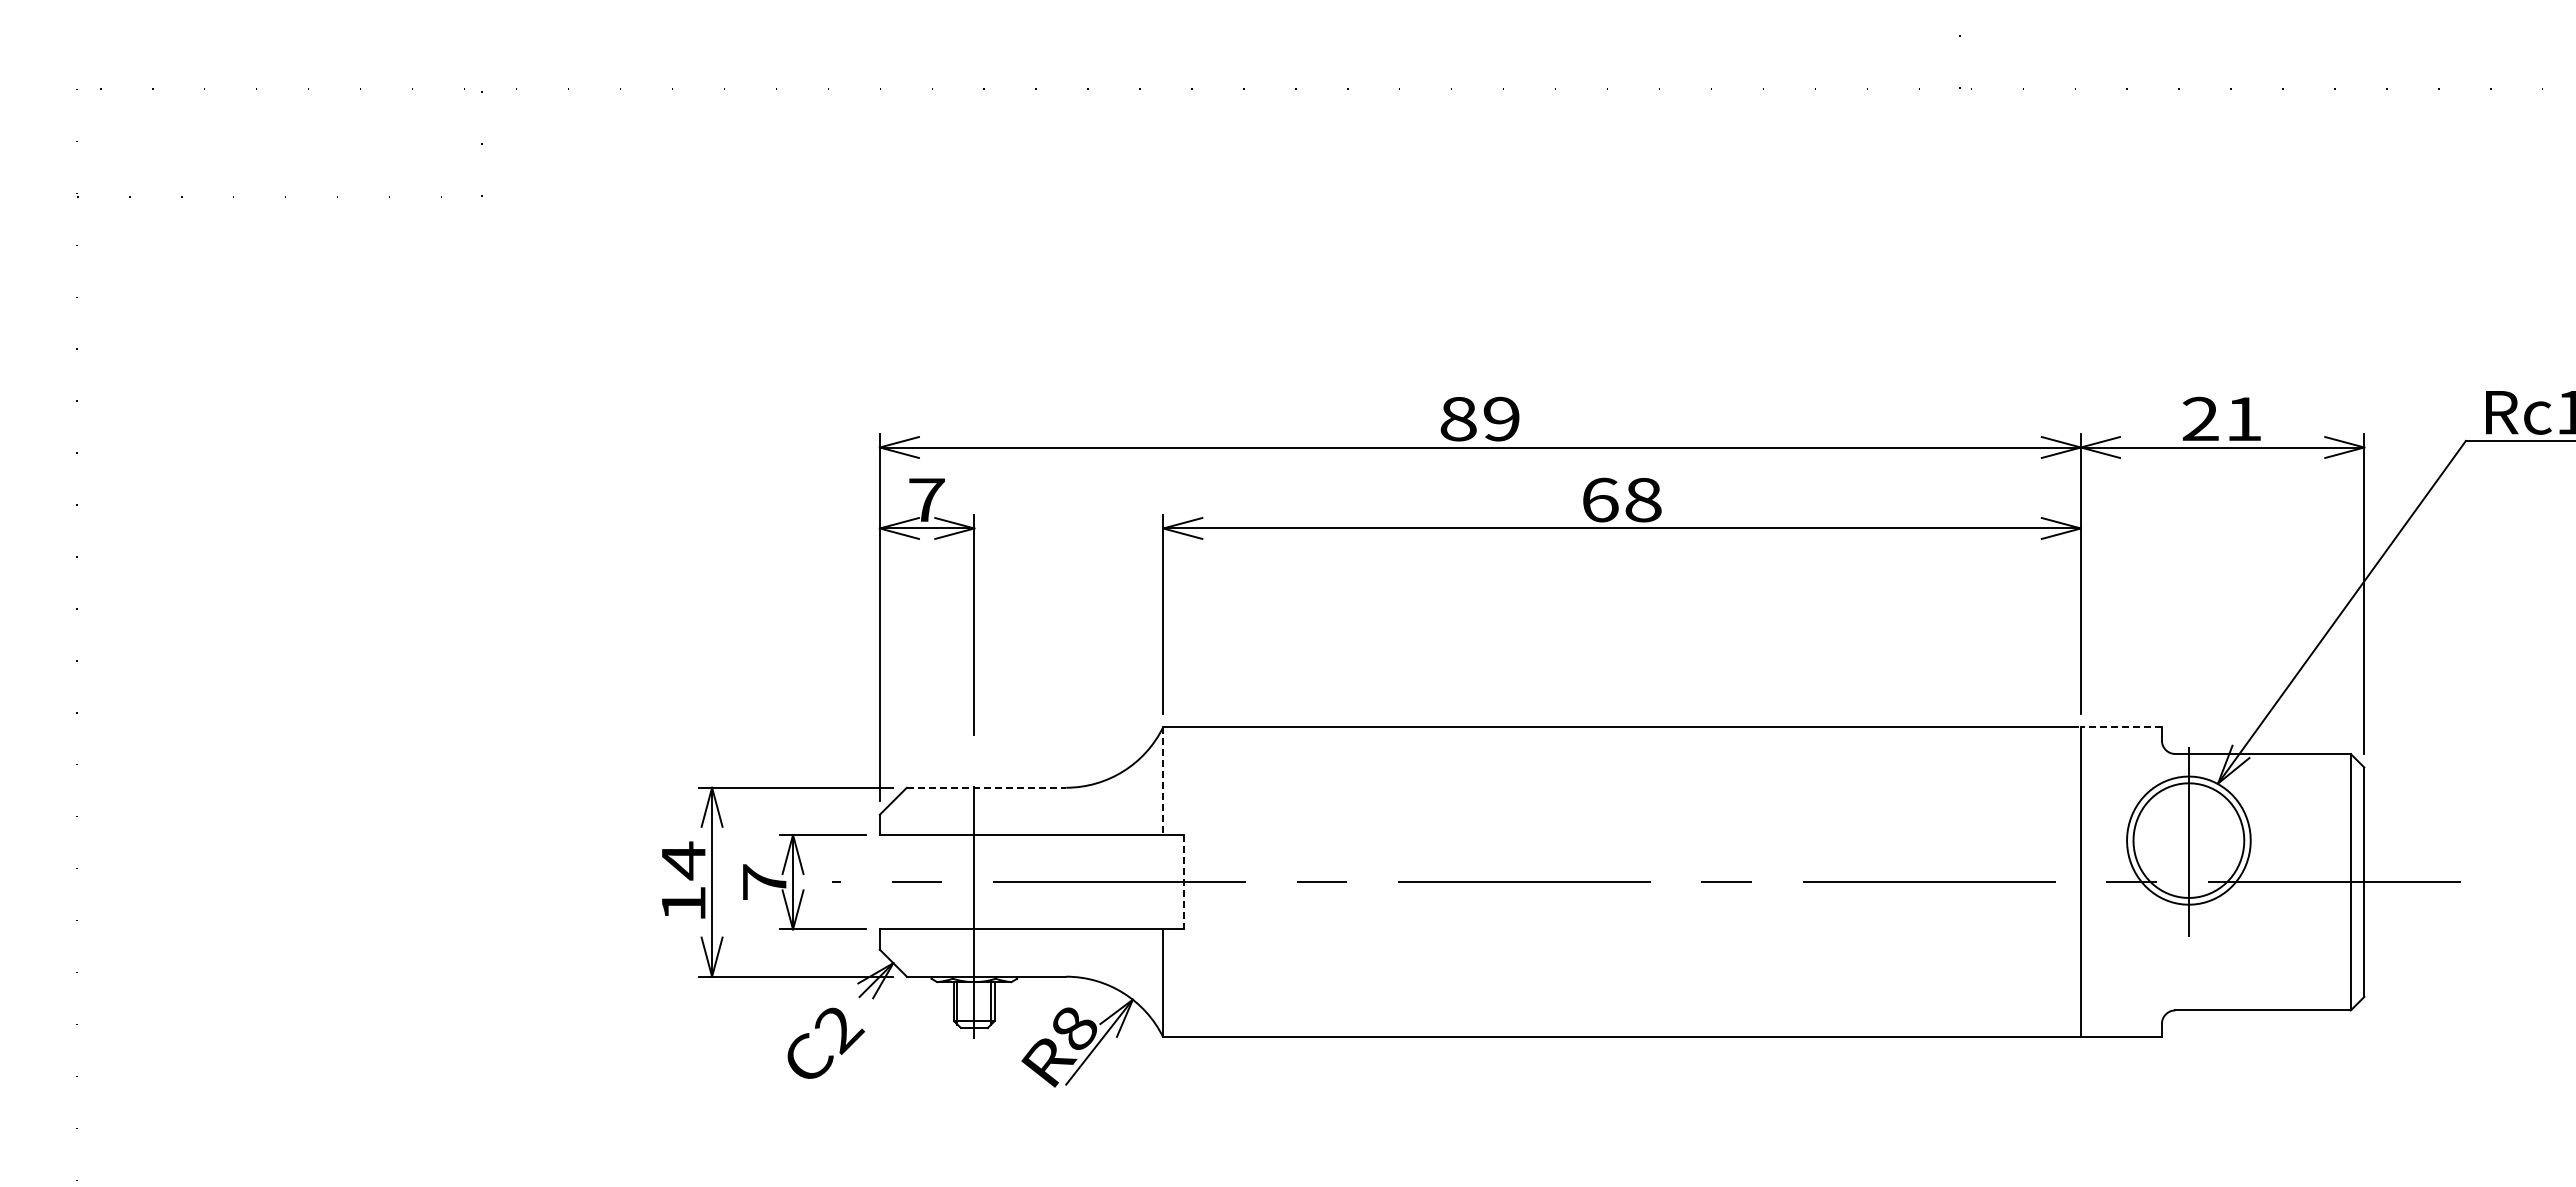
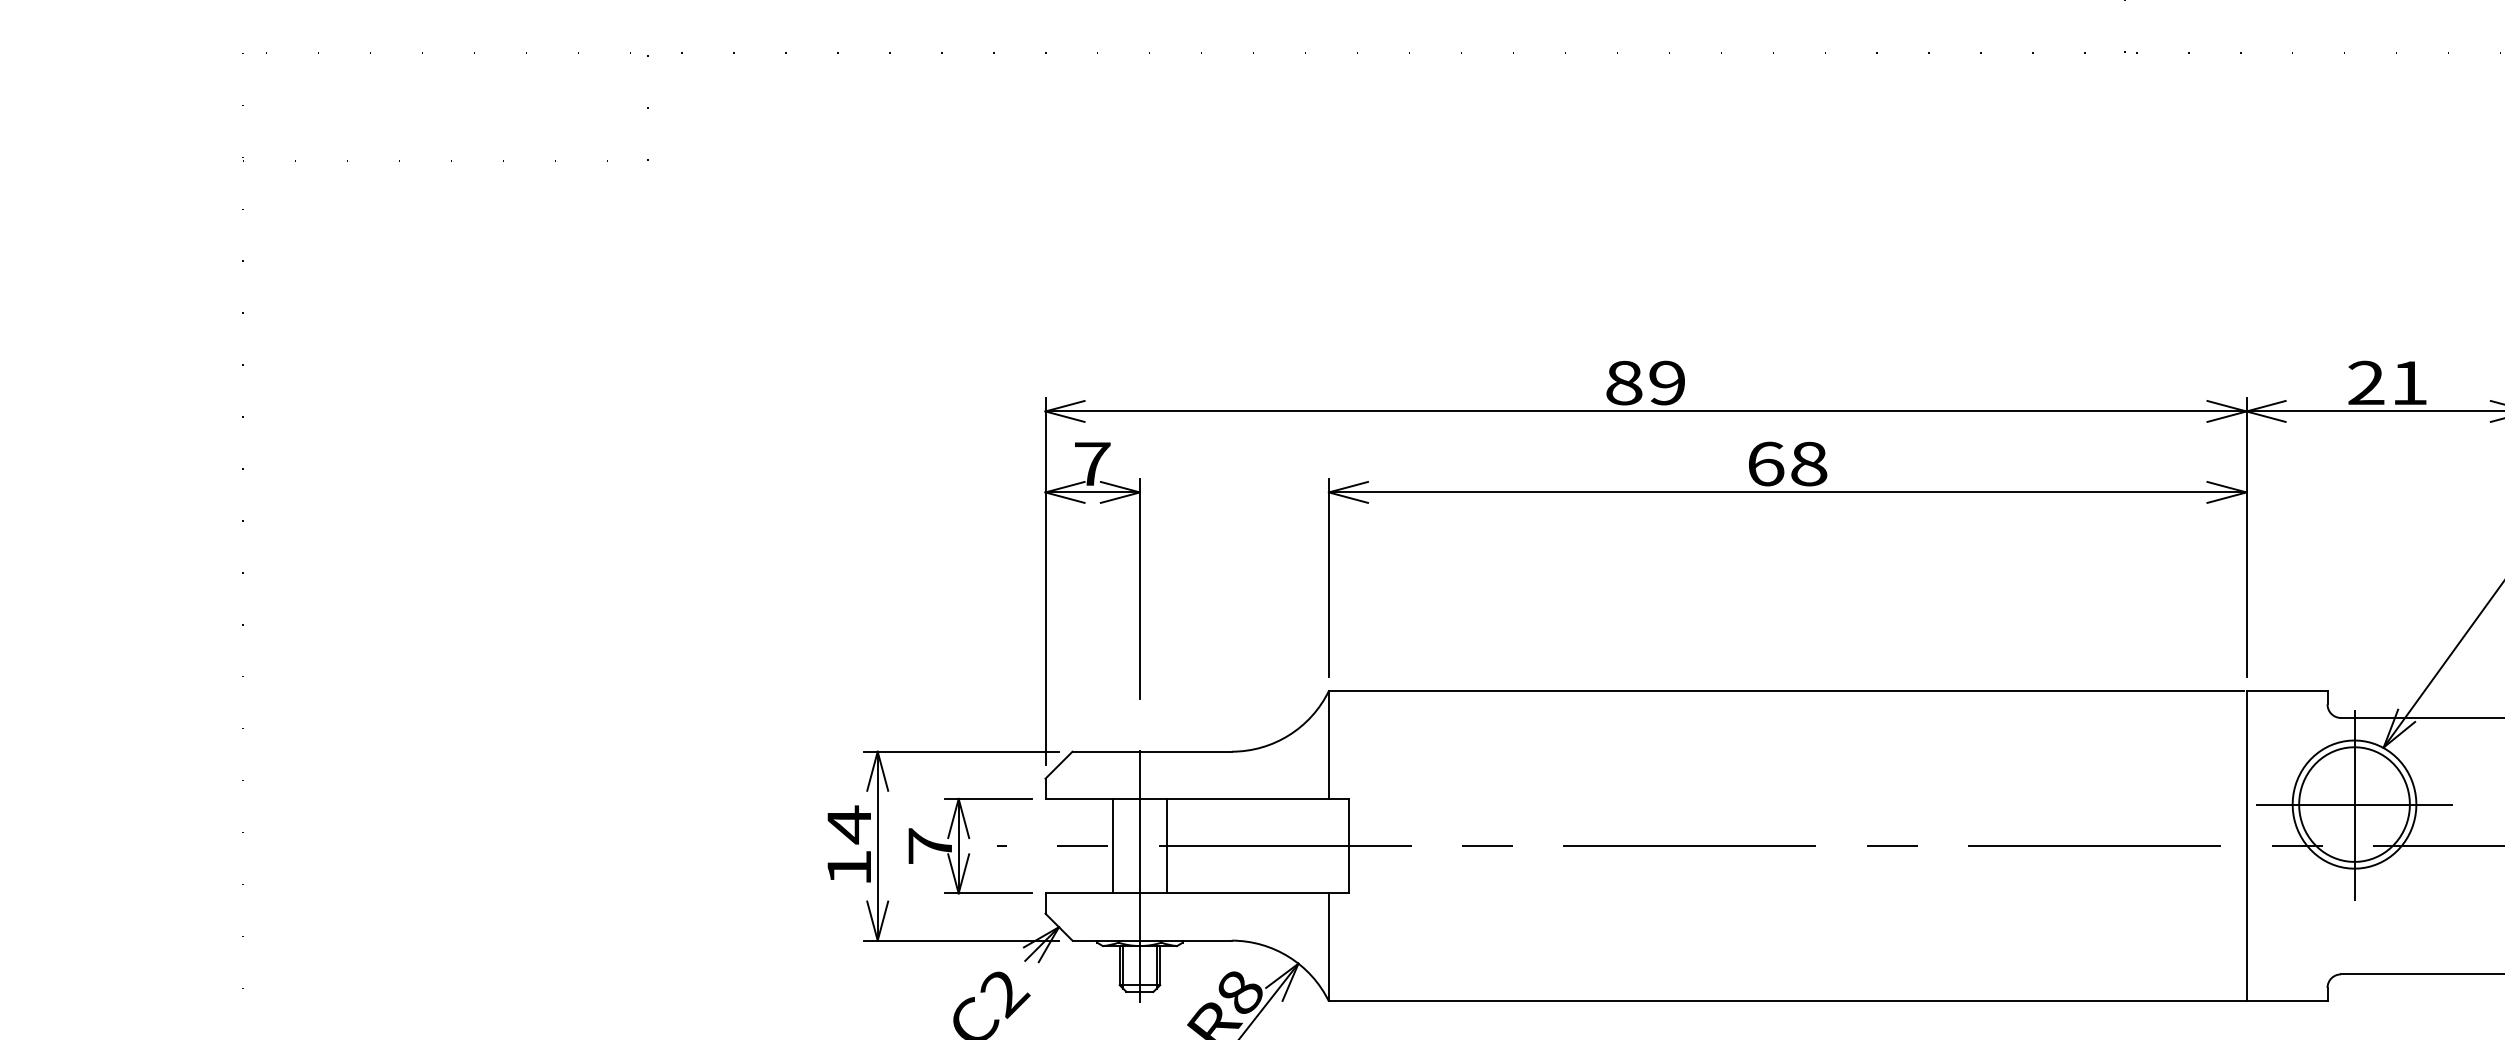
line: (2120, 727) -> (2286, 691), dashed -> solid
line: (1163, 781) -> (1329, 745), dashed -> solid
line: (986, 787) -> (1152, 751), dashed -> solid
line: (2188, 840) -> (2354, 804), added
line: (947, 881) -> (1113, 845), added
line: (1001, 881) -> (1167, 845), added
line: (1183, 882) -> (1349, 846), dashed -> solid

